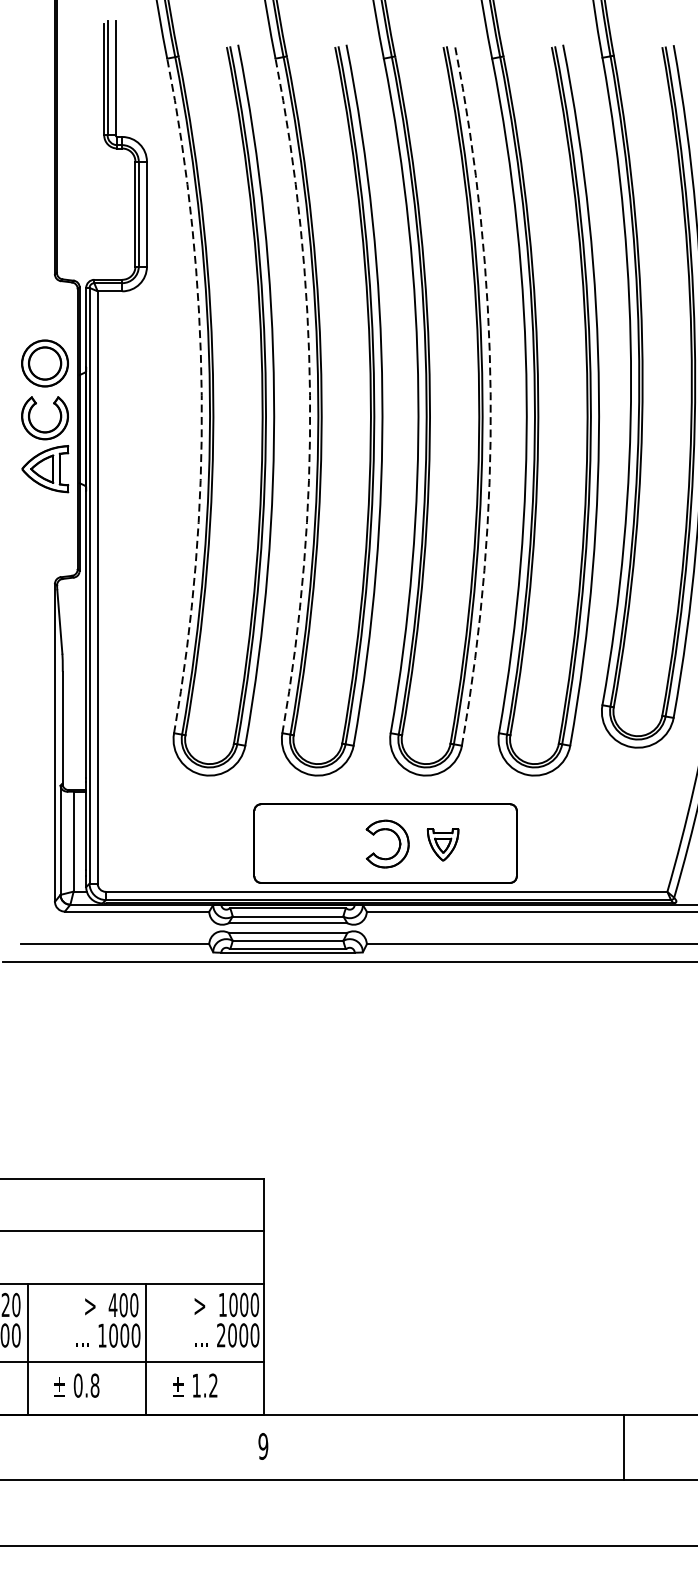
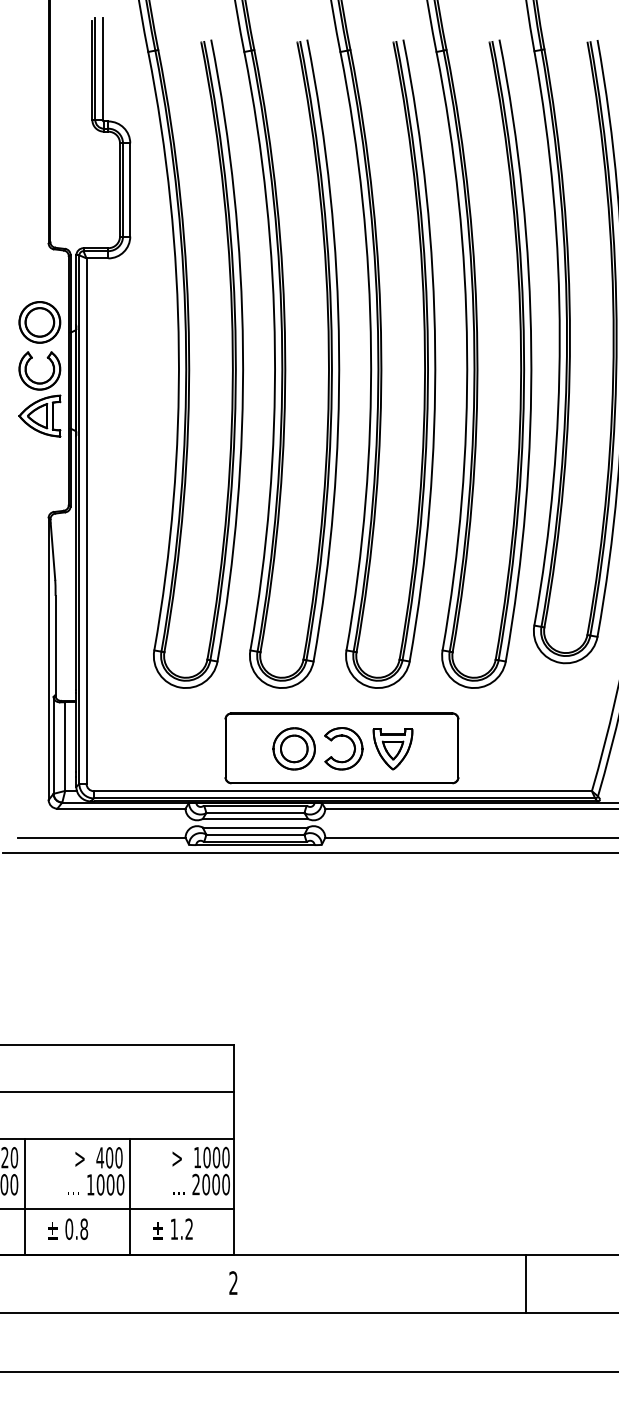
arc: (201, 395) -> (178, 350), dashed -> solid
arc: (309, 395) -> (274, 350), dashed -> solid
arc: (491, 395) -> (435, 350), dashed -> solid
part: (330, 843) -> (293, 748), added
part: (442, 844) -> (392, 749), size x1.43
text: (263, 1446) -> (233, 1283), 9 -> 2
line: (624, 1447) -> (525, 1284), moved

